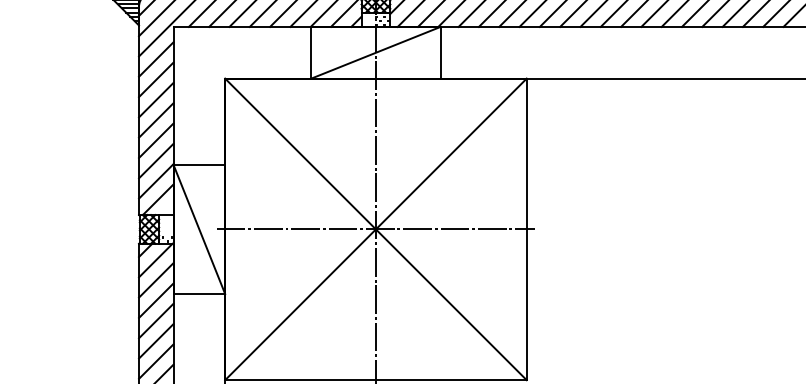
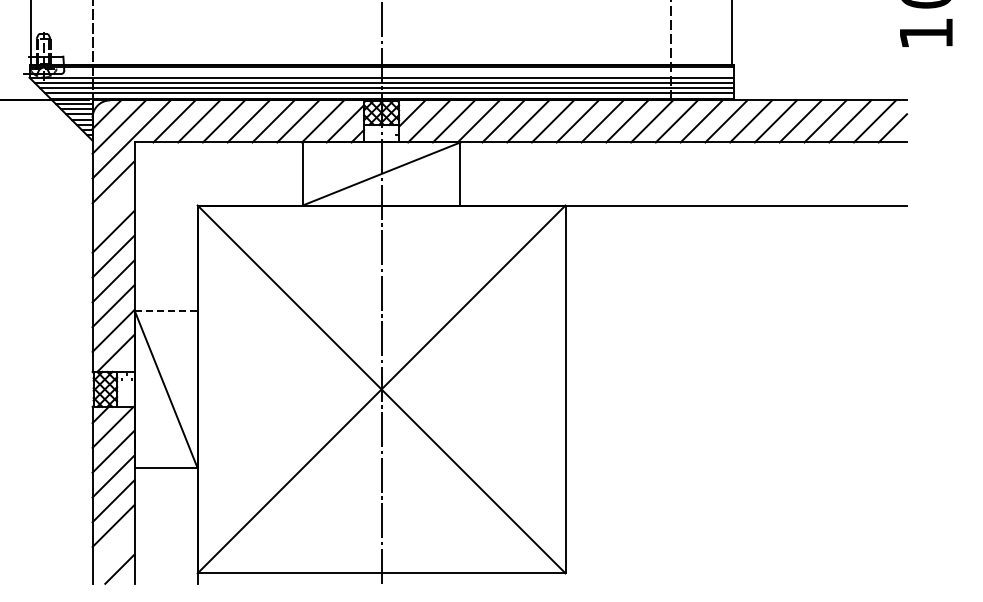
line: (156, 80) -> (113, 207), removed
line: (199, 164) -> (166, 310), solid -> dashed
line: (375, 229) -> (381, 389), removed
line: (156, 361) -> (113, 550), removed

